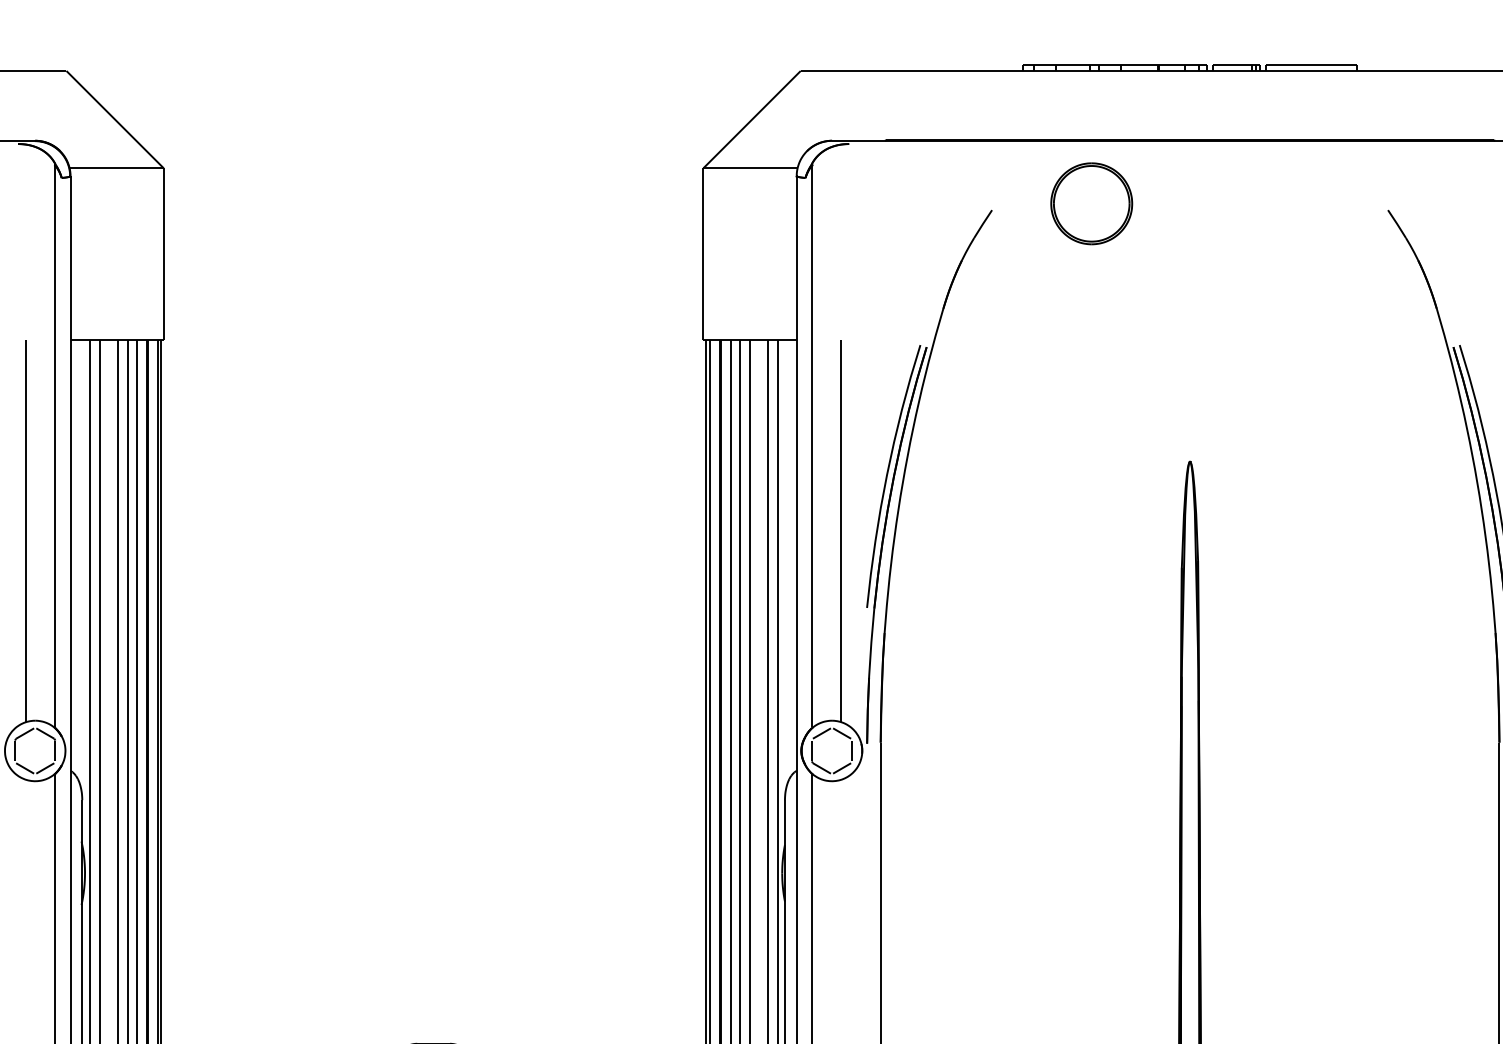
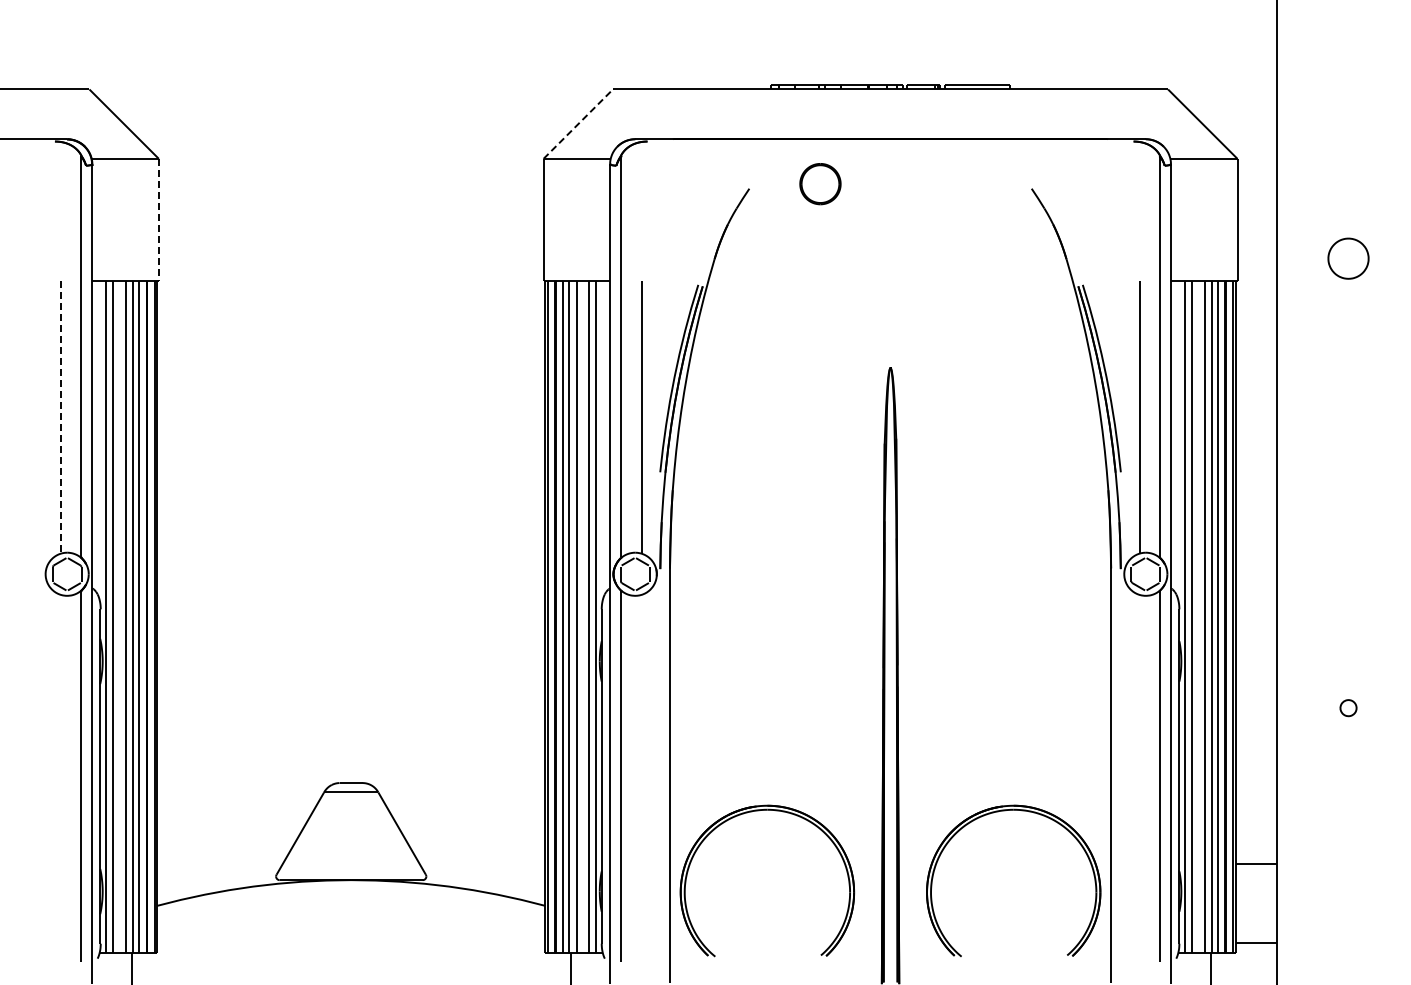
line: (752, 118) -> (578, 123), solid -> dashed
part: (1091, 202) -> (820, 183), size x0.7
line: (163, 254) -> (158, 220), solid -> dashed
line: (25, 532) -> (60, 418), solid -> dashed

